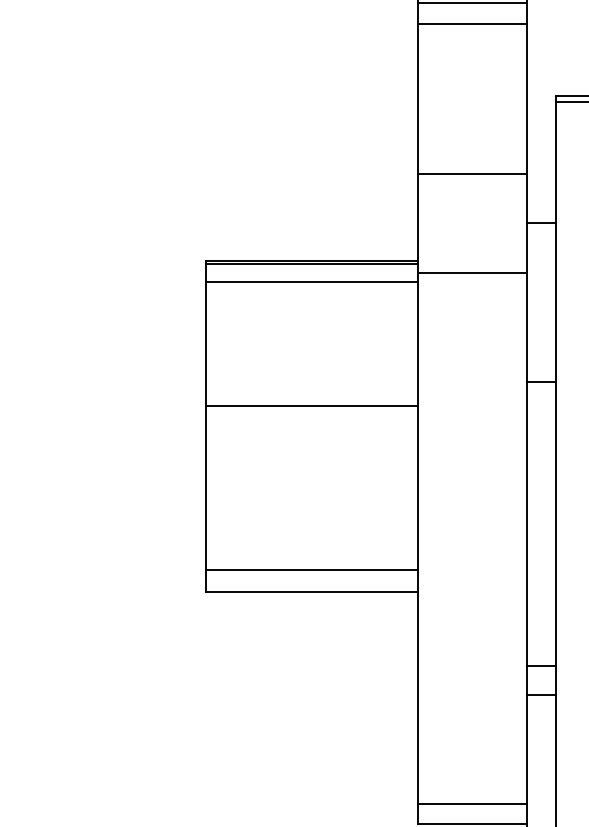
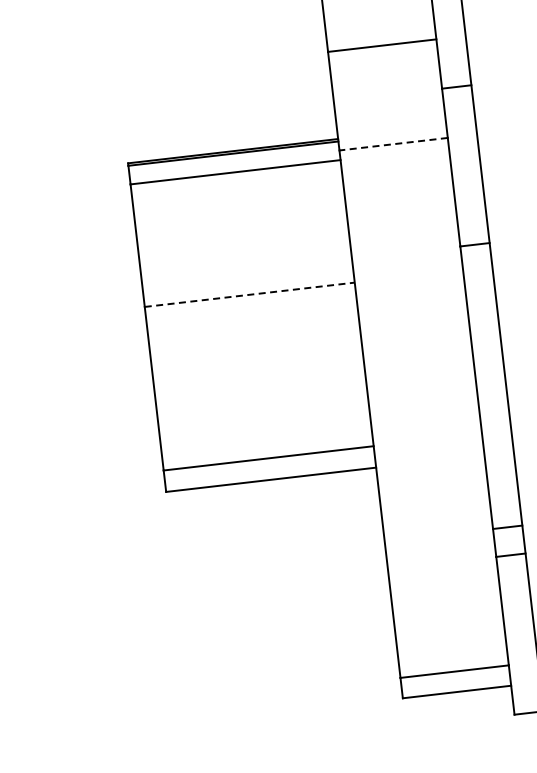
line: (472, 272) -> (394, 143), solid -> dashed
line: (311, 405) -> (249, 294), solid -> dashed

